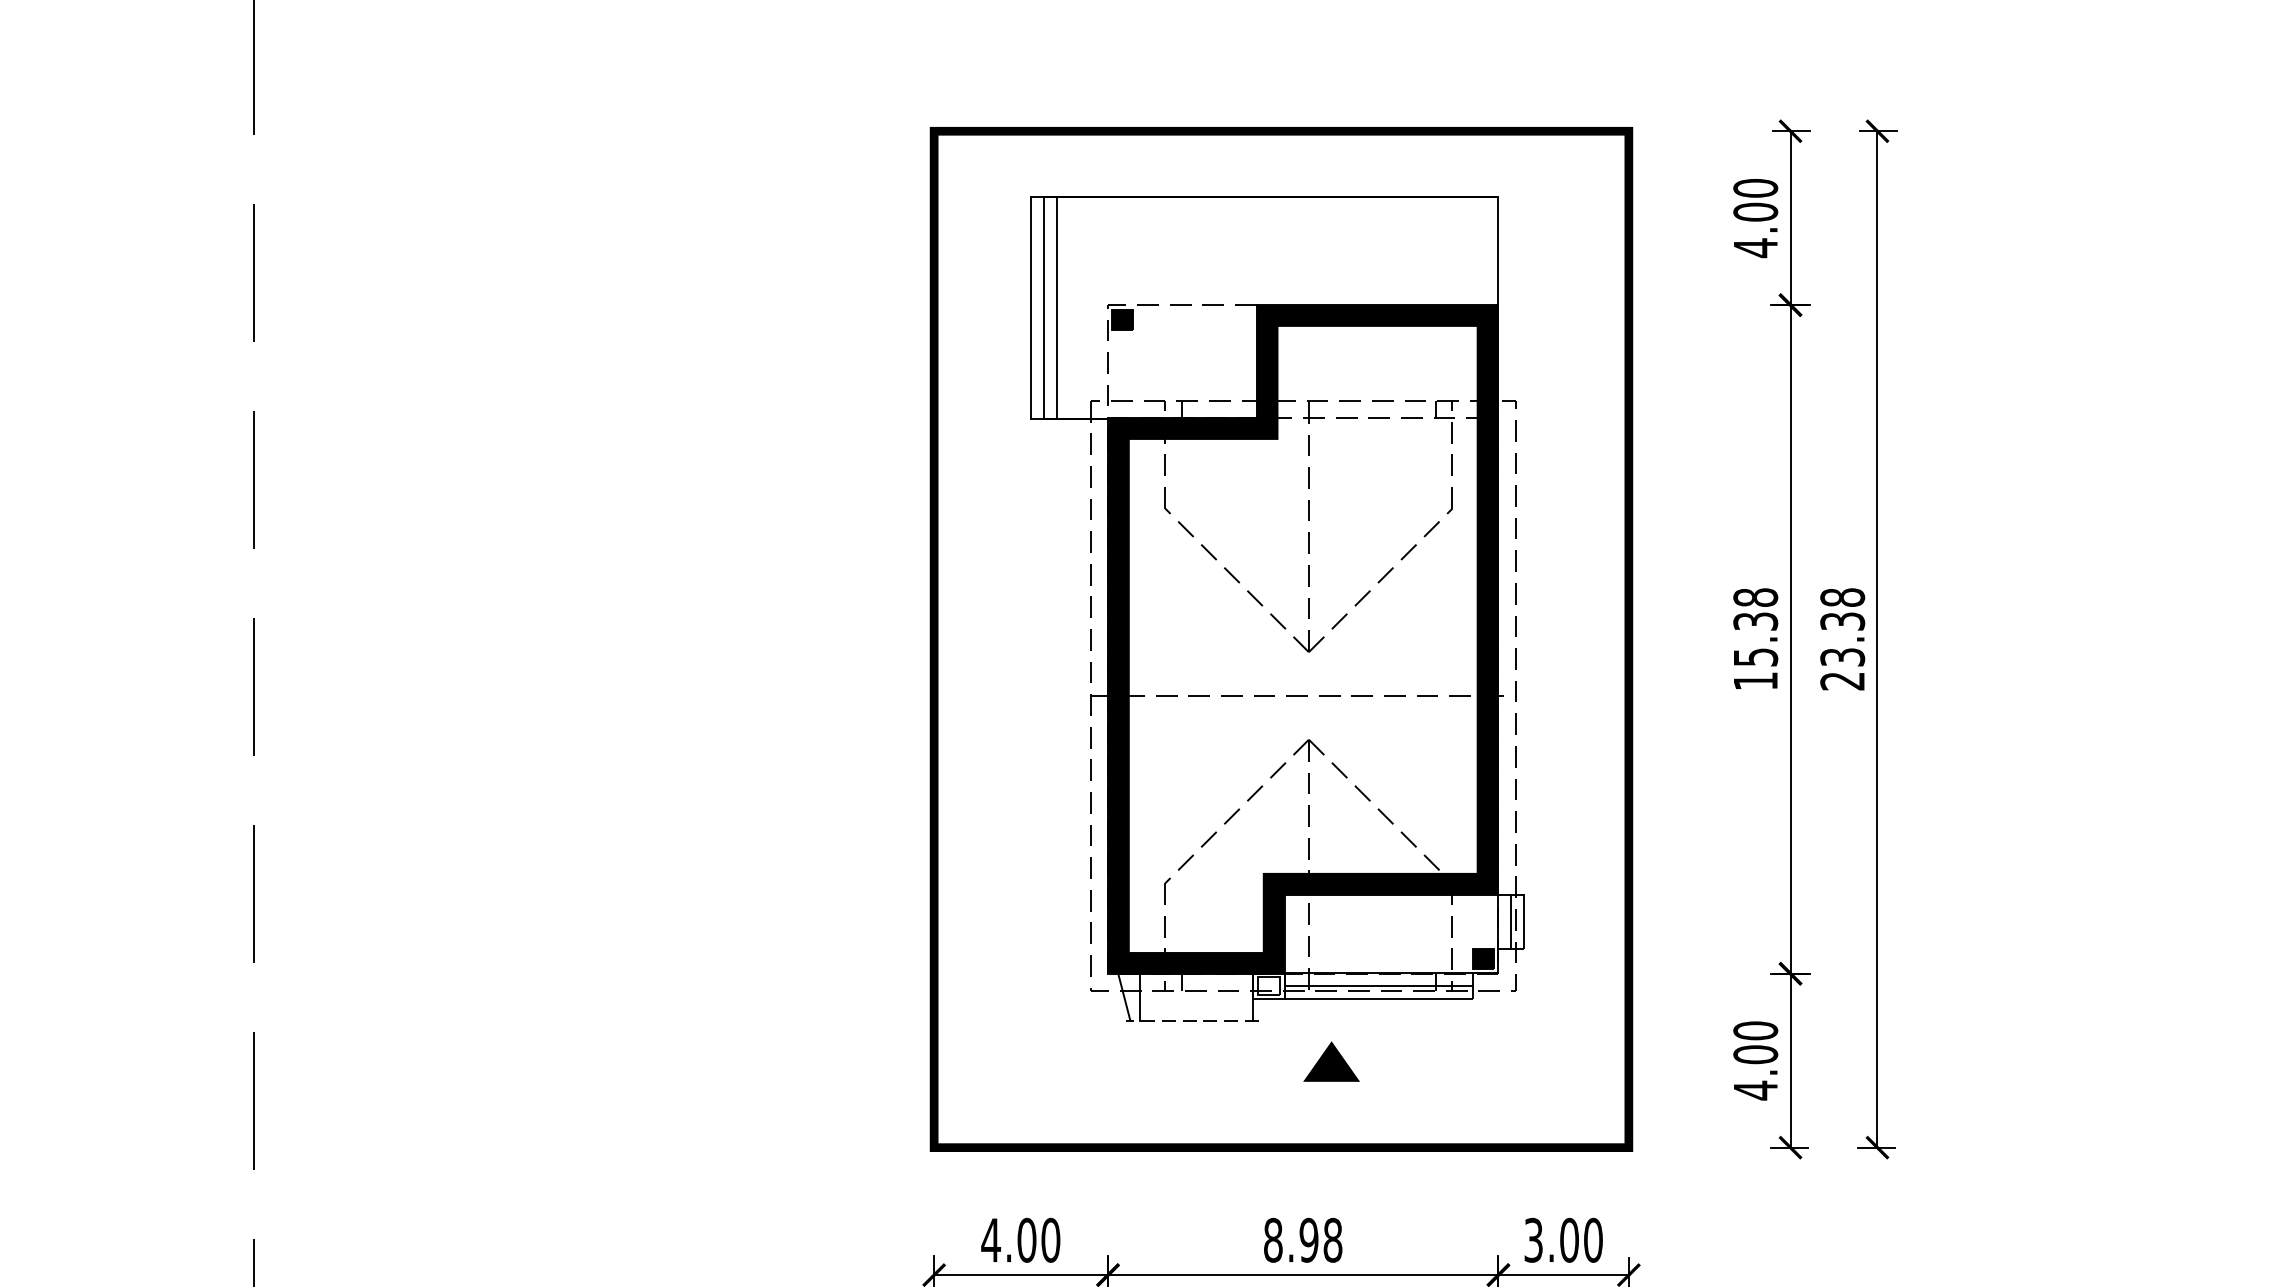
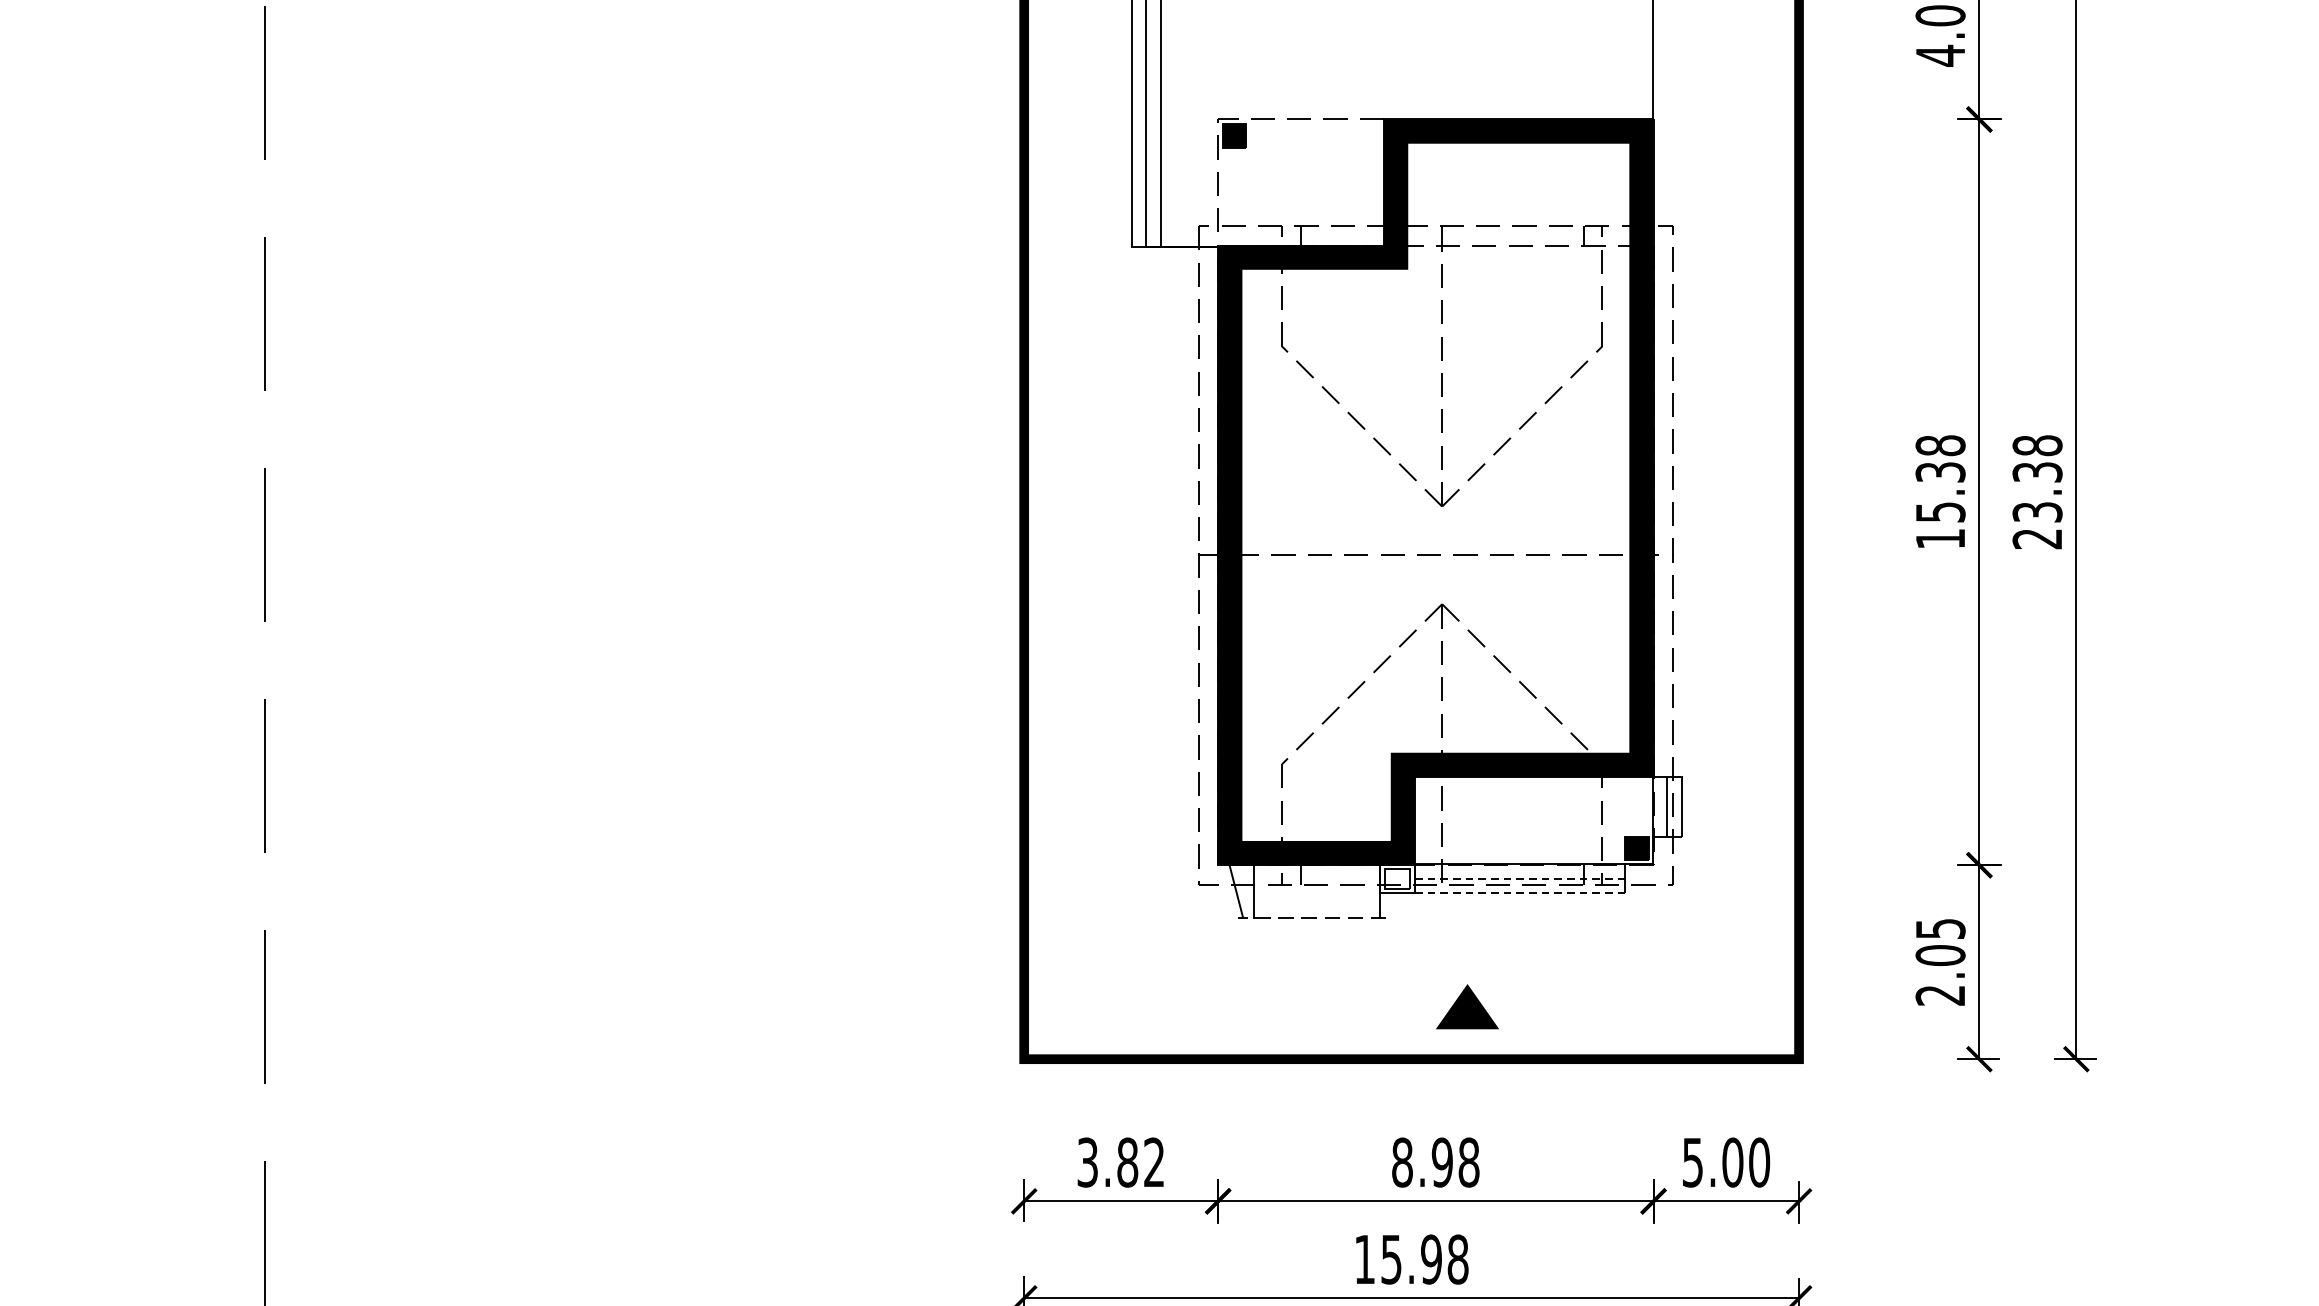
line: (1379, 985) -> (1520, 878), solid -> dashed
line: (1379, 998) -> (1520, 892), solid -> dashed
text: (1755, 1060) -> (1940, 961), 4.00 -> 2.05
part: (1331, 1061) -> (1467, 1006), moved
text: (1020, 1239) -> (1120, 1161), 4.00 -> 3.82
text: (1533, 1239) -> (1692, 1161), 3.00 -> 5.00

